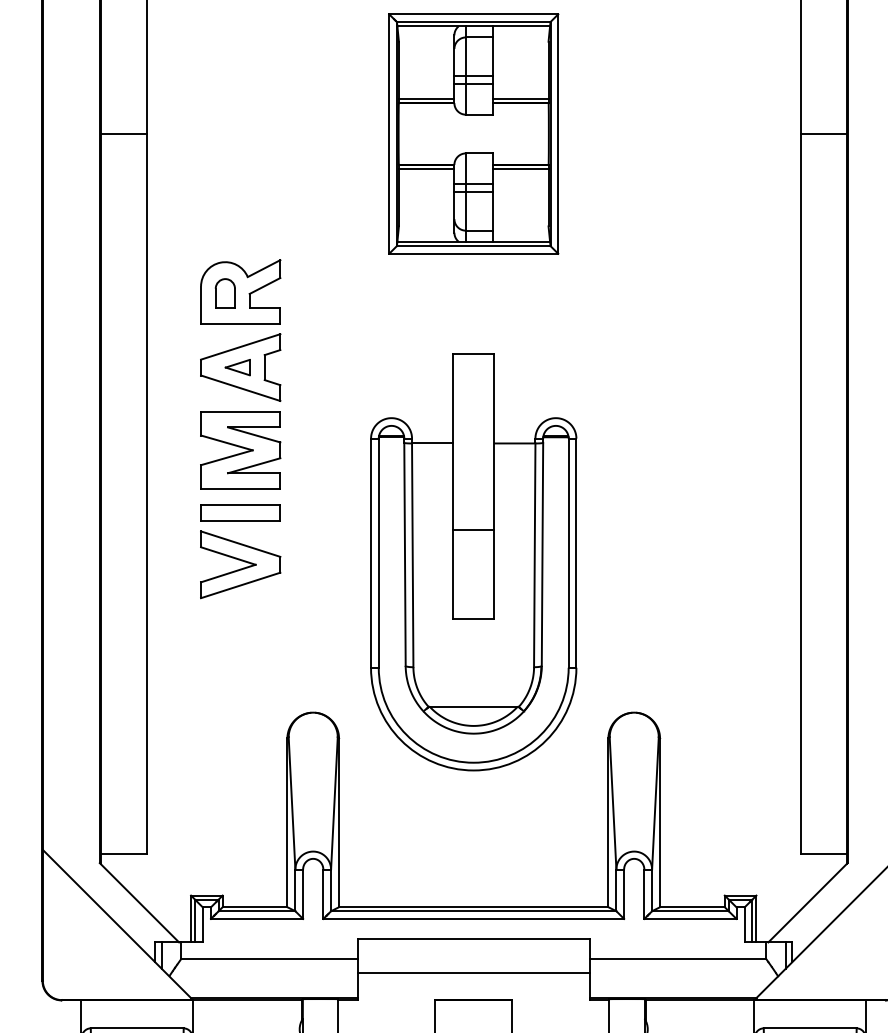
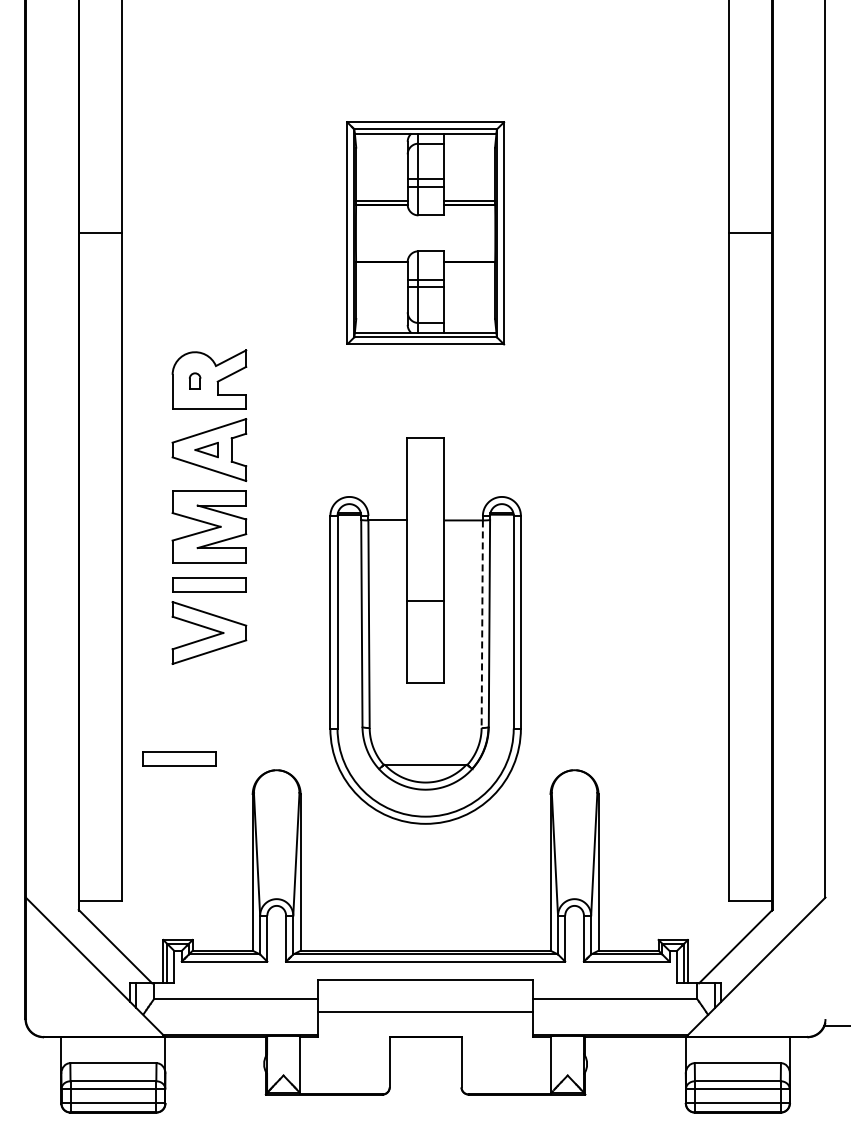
line: (426, 168) -> (381, 265), removed
line: (520, 168) -> (469, 265), removed
part: (224, 293) -> (194, 381), size x0.6
line: (535, 555) -> (482, 624), solid -> dashed
part: (208, 700) -> (179, 758), added

